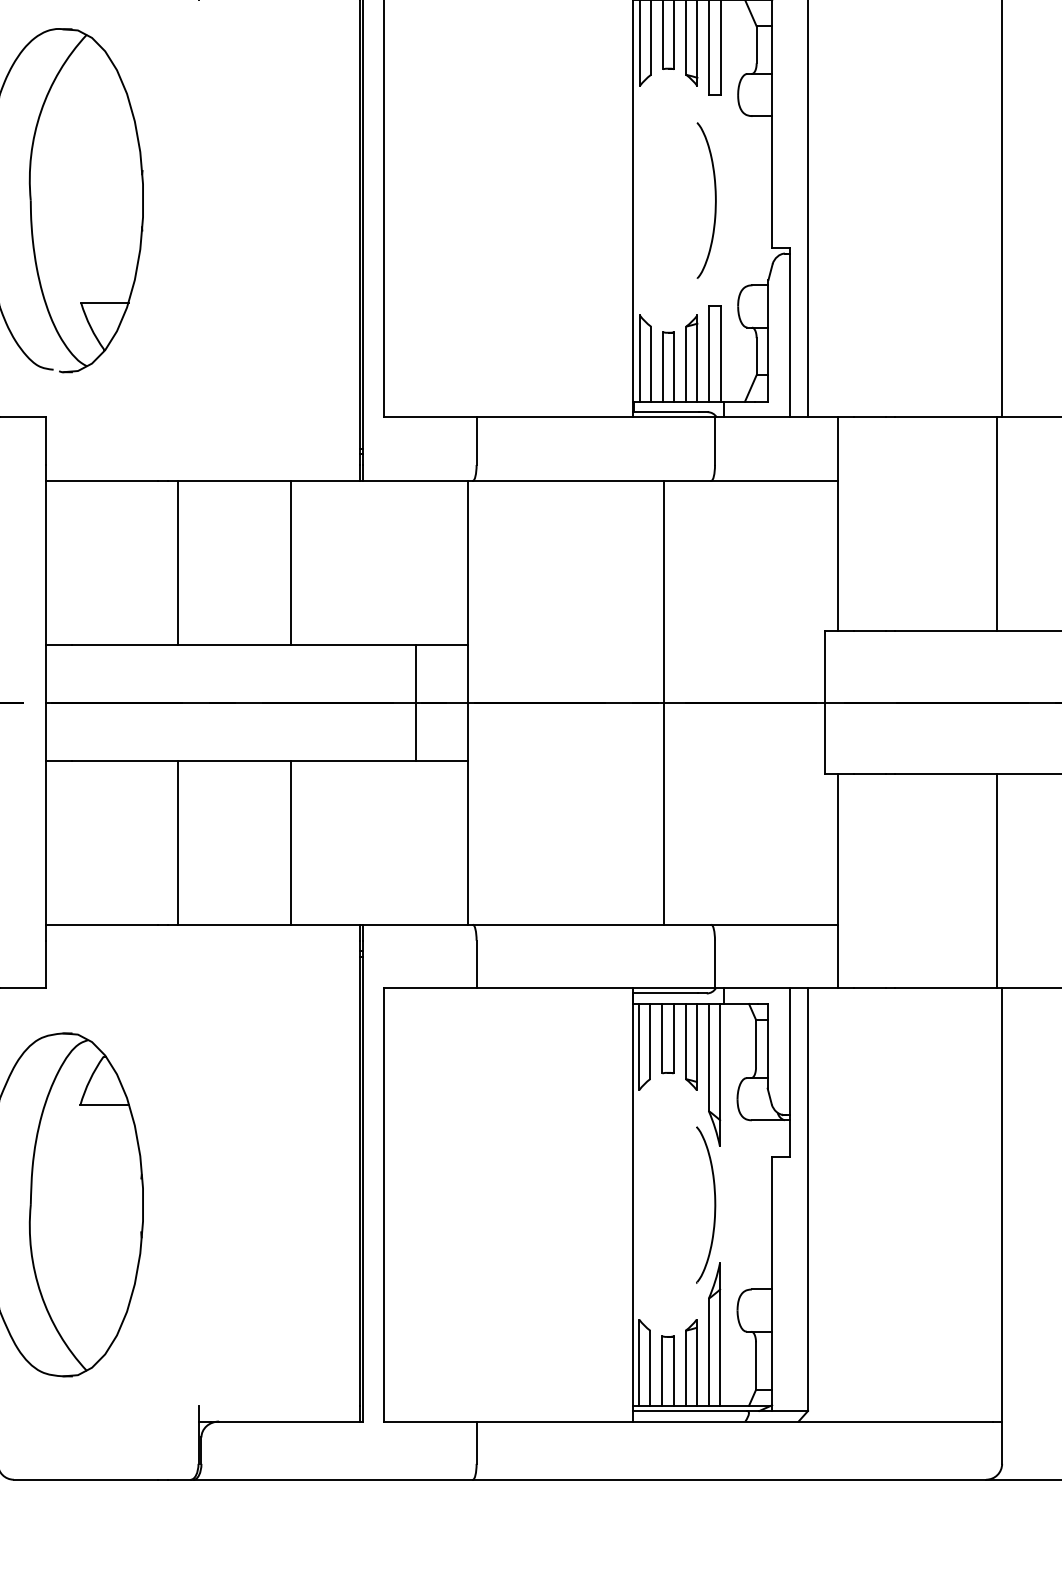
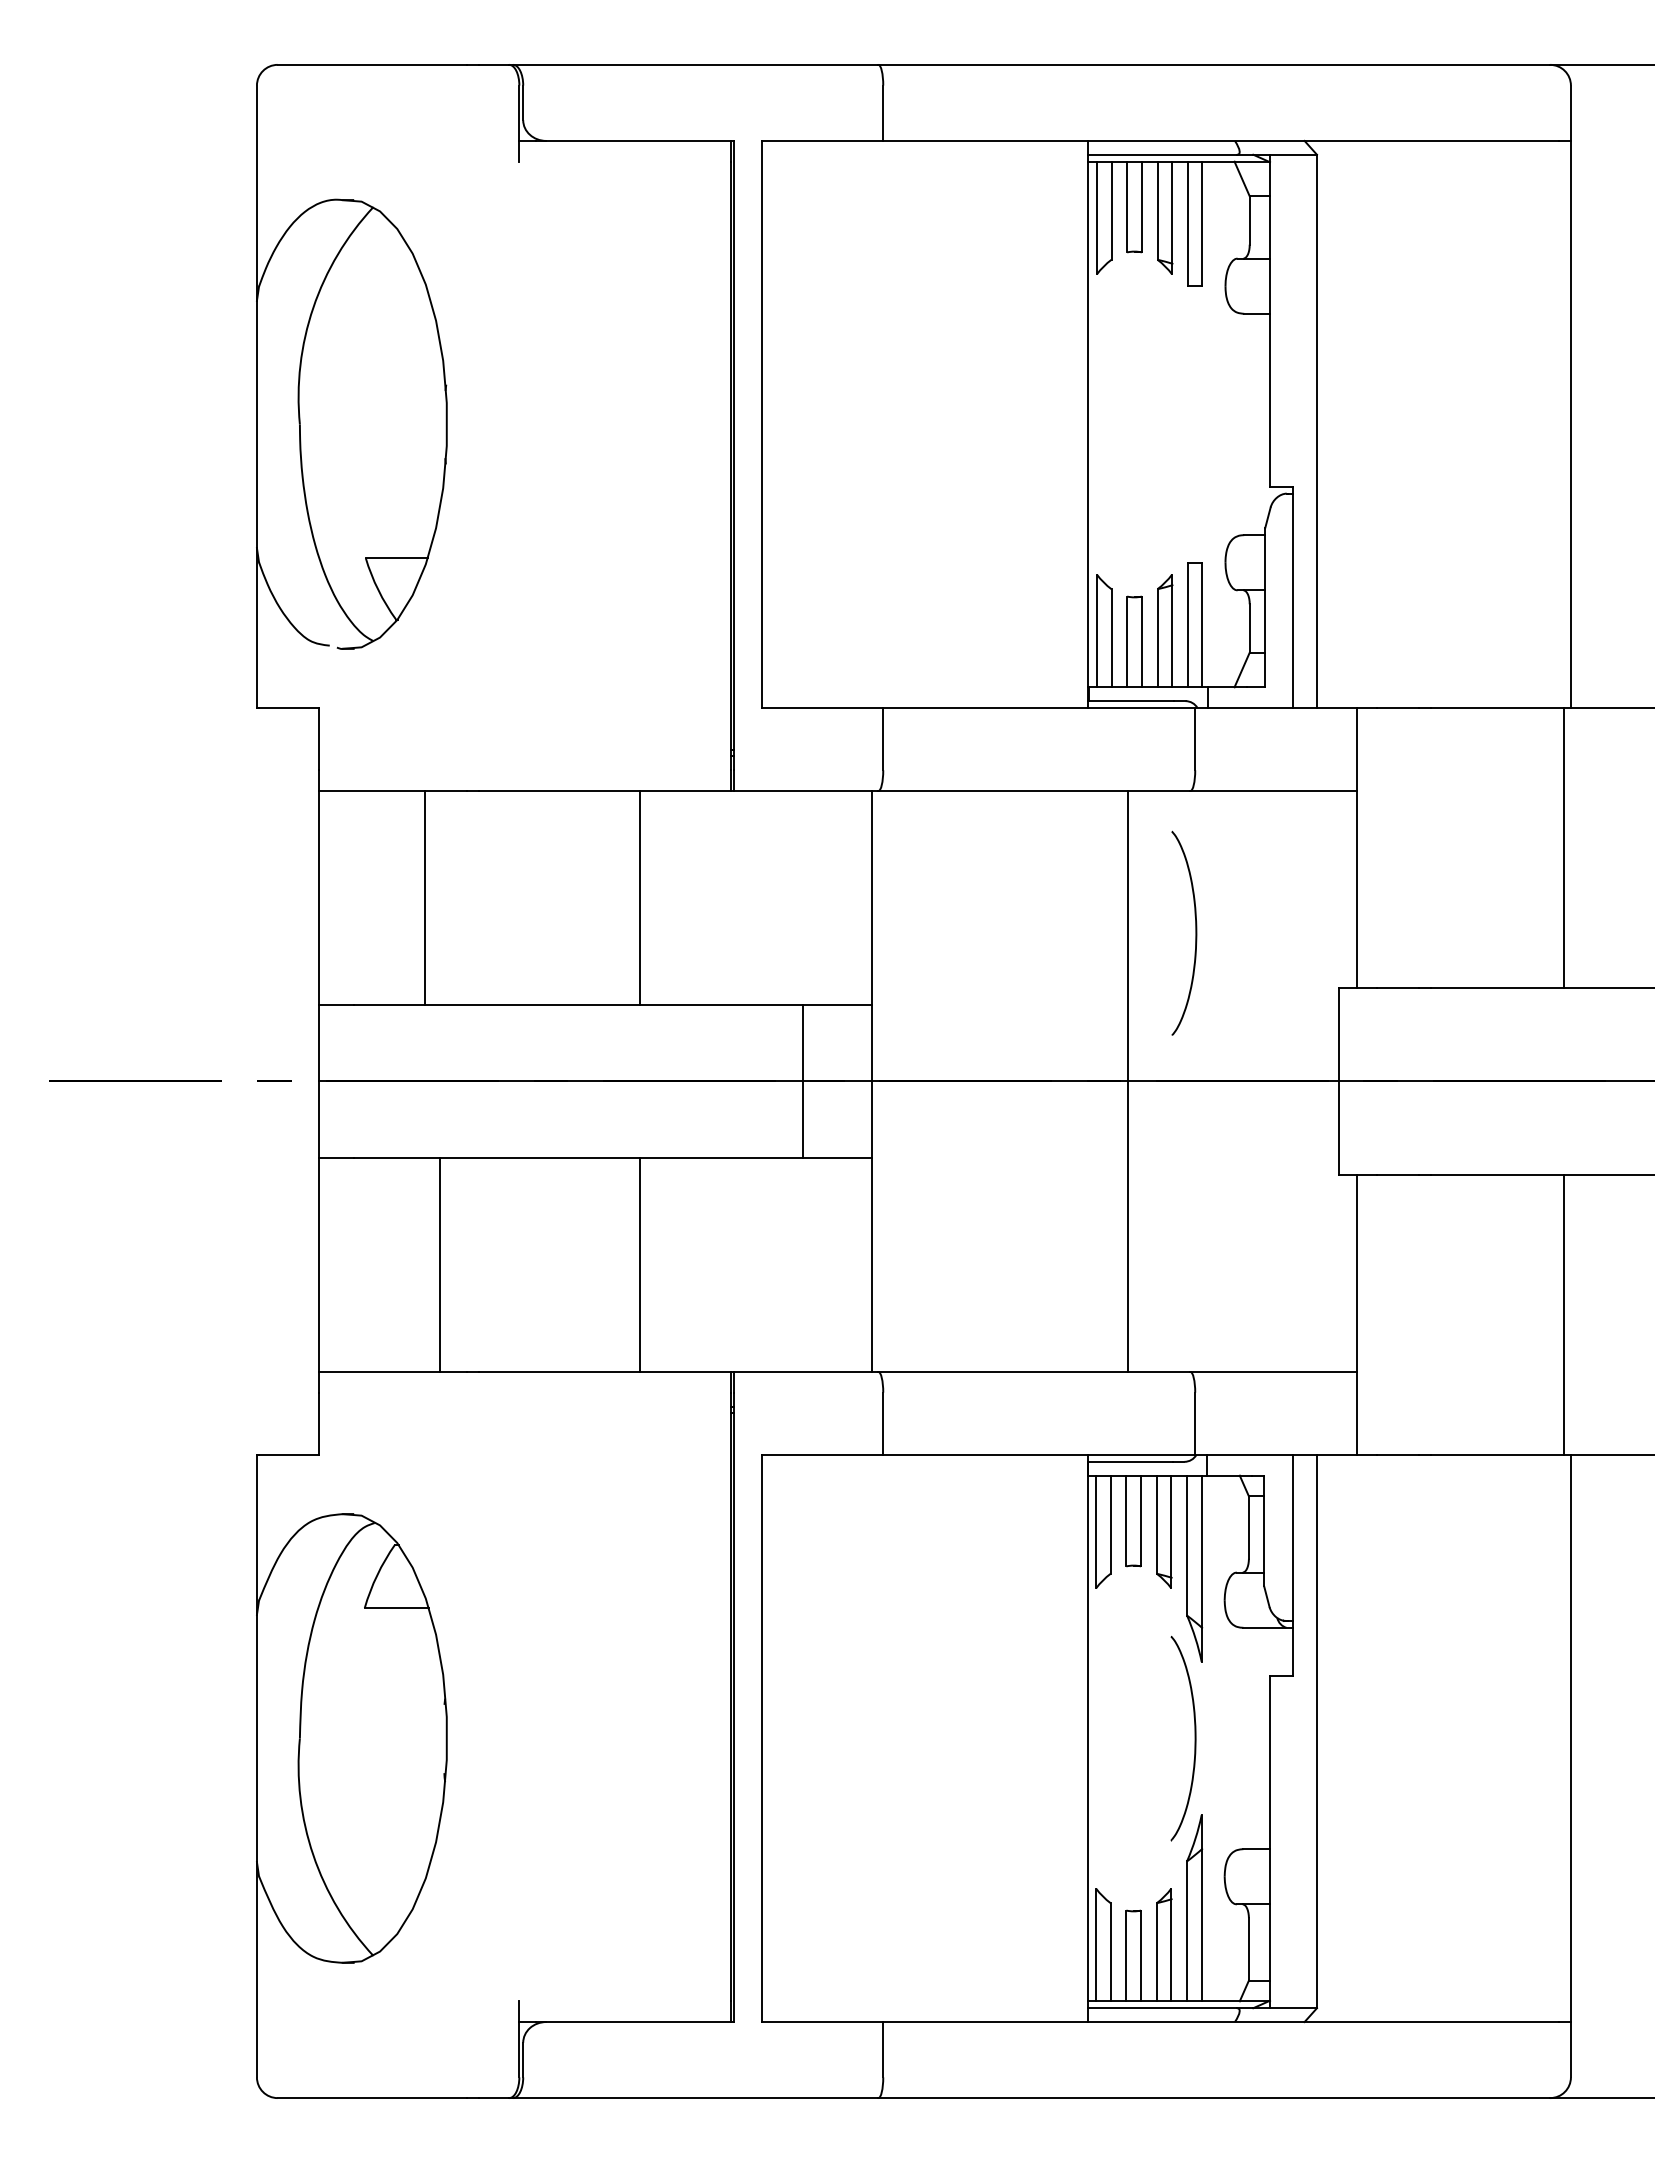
curve: (715, 199) -> (1195, 932), moved
line: (177, 562) -> (425, 898), moved
line: (177, 842) -> (440, 1264), moved

